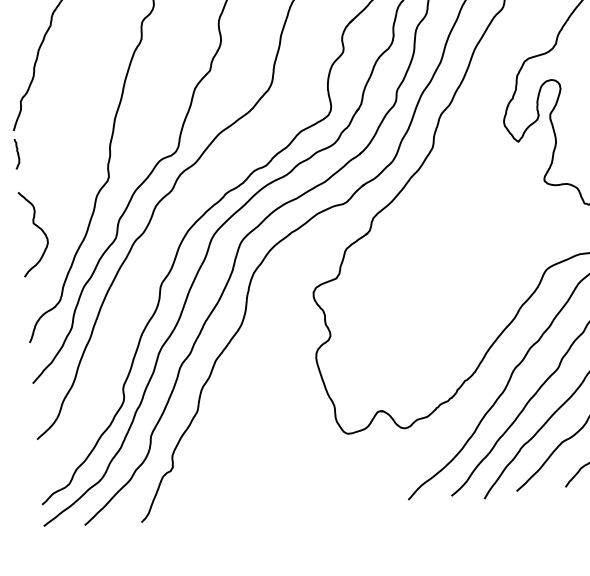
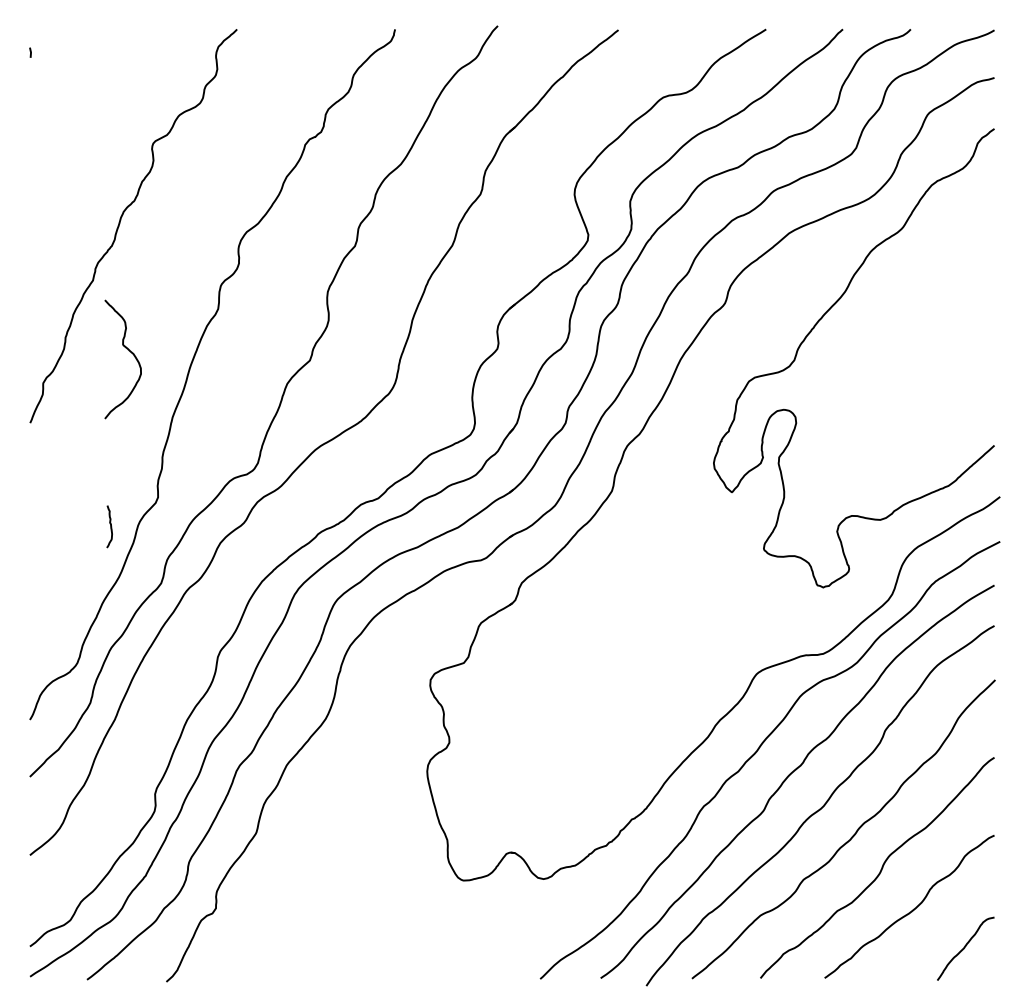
curve: (17, 153) -> (110, 526), moved
curve: (38, 227) -> (129, 351), moved

